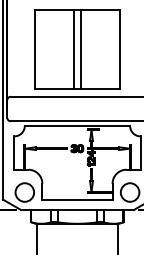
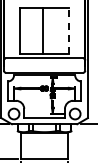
line: (80, 48) -> (46, 30), removed
line: (120, 50) -> (69, 31), solid -> dashed

